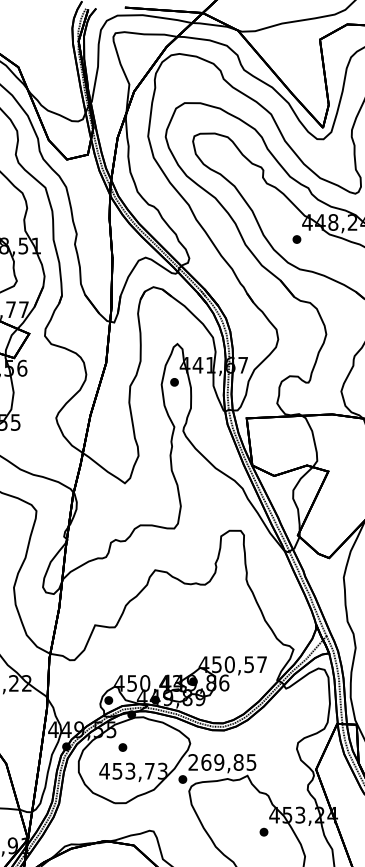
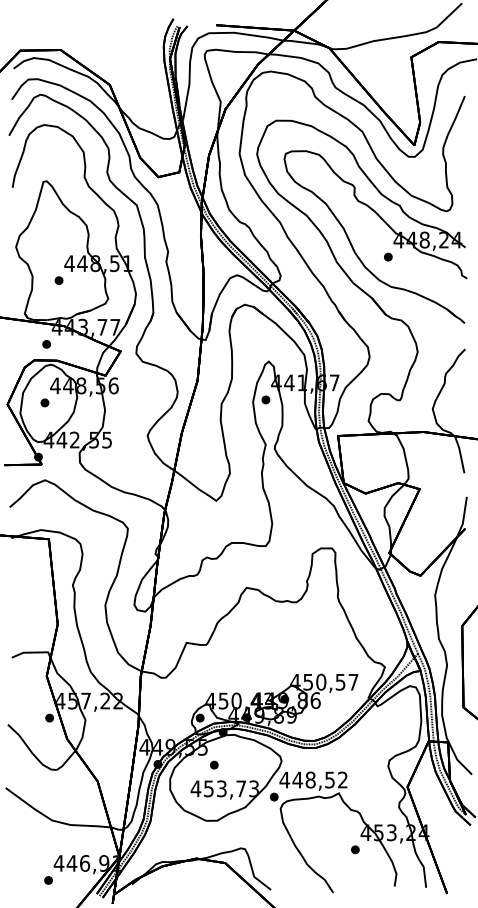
text: (222, 761) -> (313, 779), 269,85 -> 448,52

